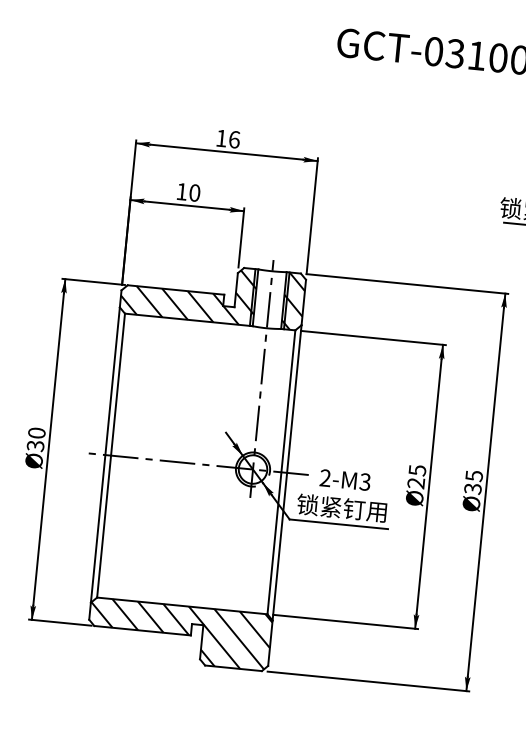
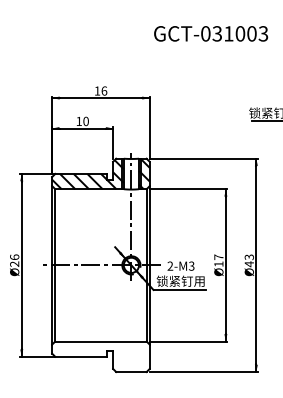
text: (35, 439) -> (14, 260), 30 -> 26
text: (416, 476) -> (218, 260), Ø25 -> Ø17
text: (472, 481) -> (248, 260), Ø35 -> Ø43
hatch: (178, 633) -> (100, 356), removed

